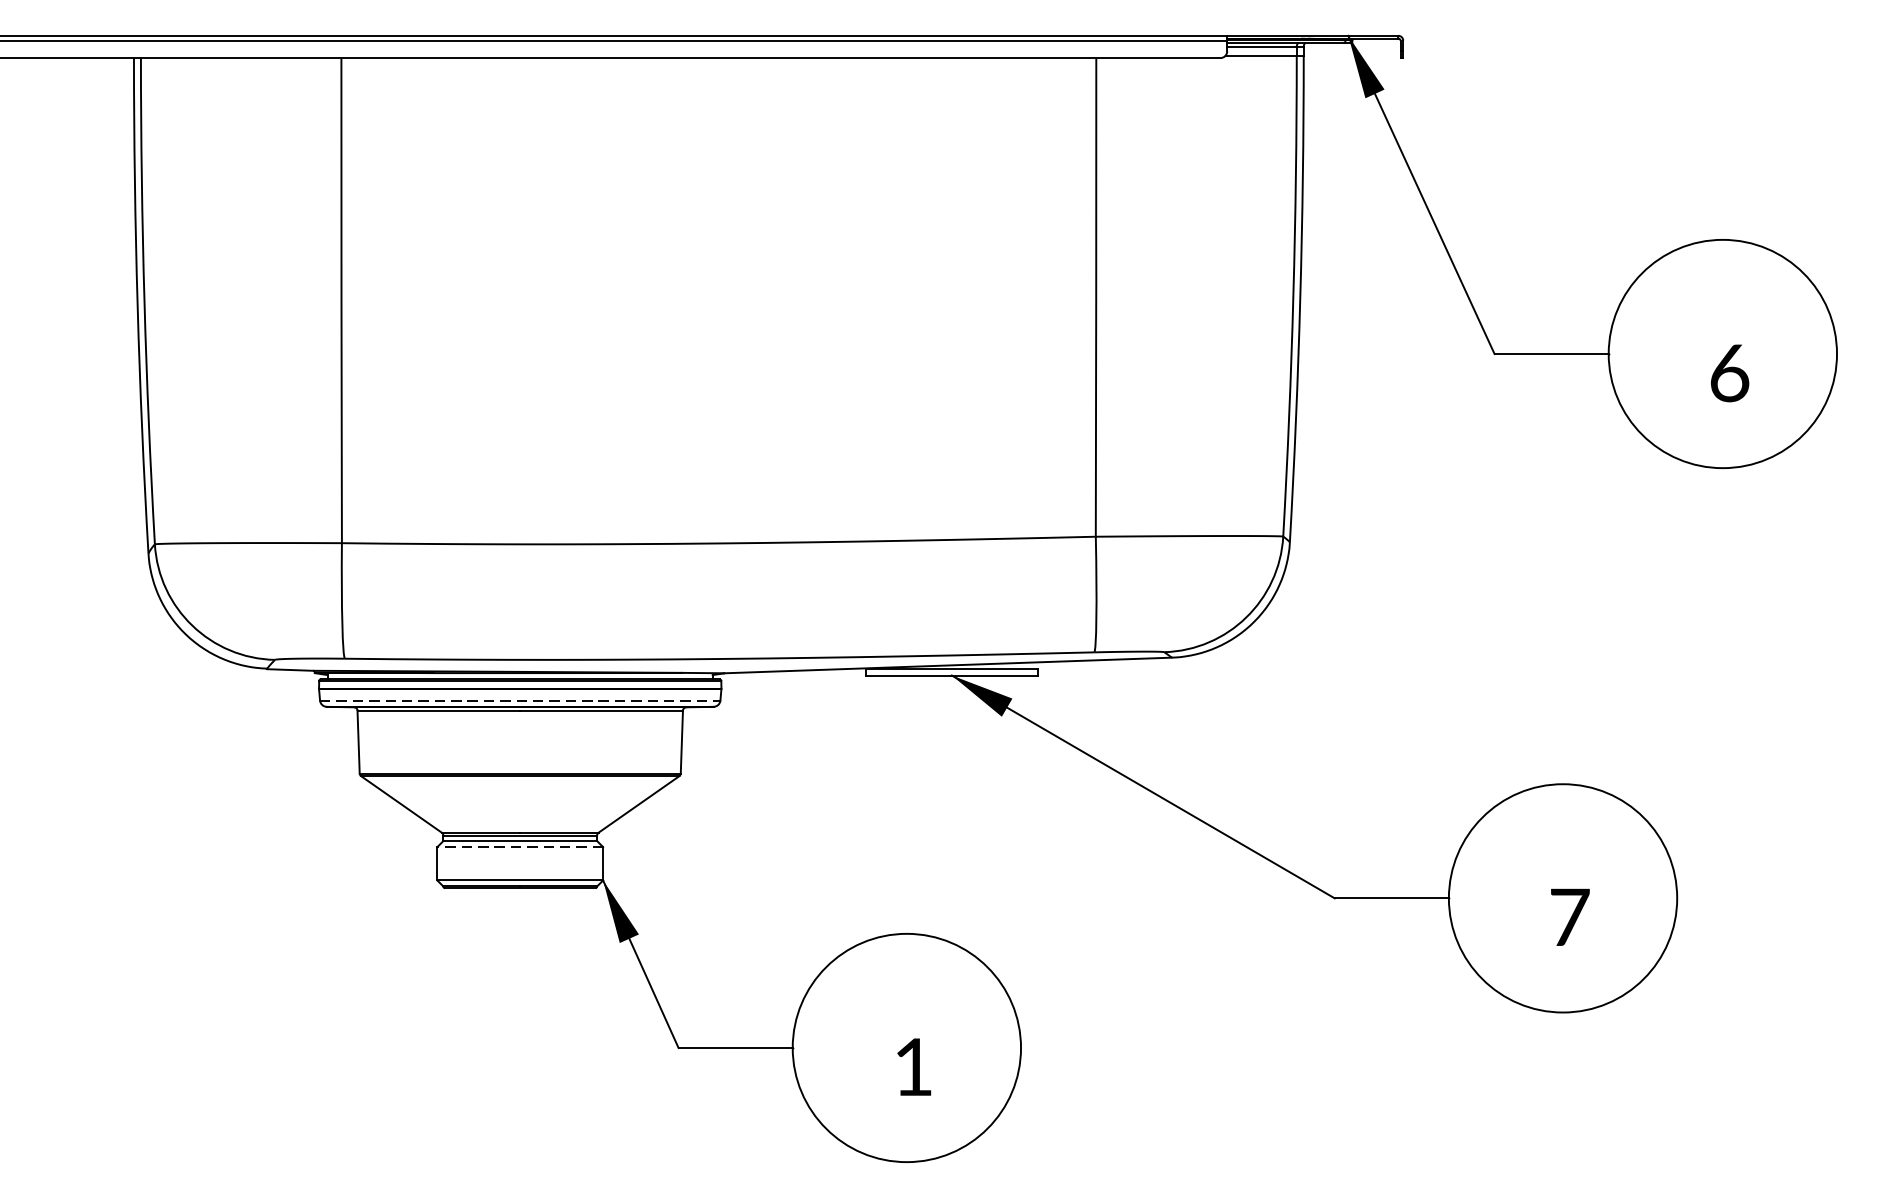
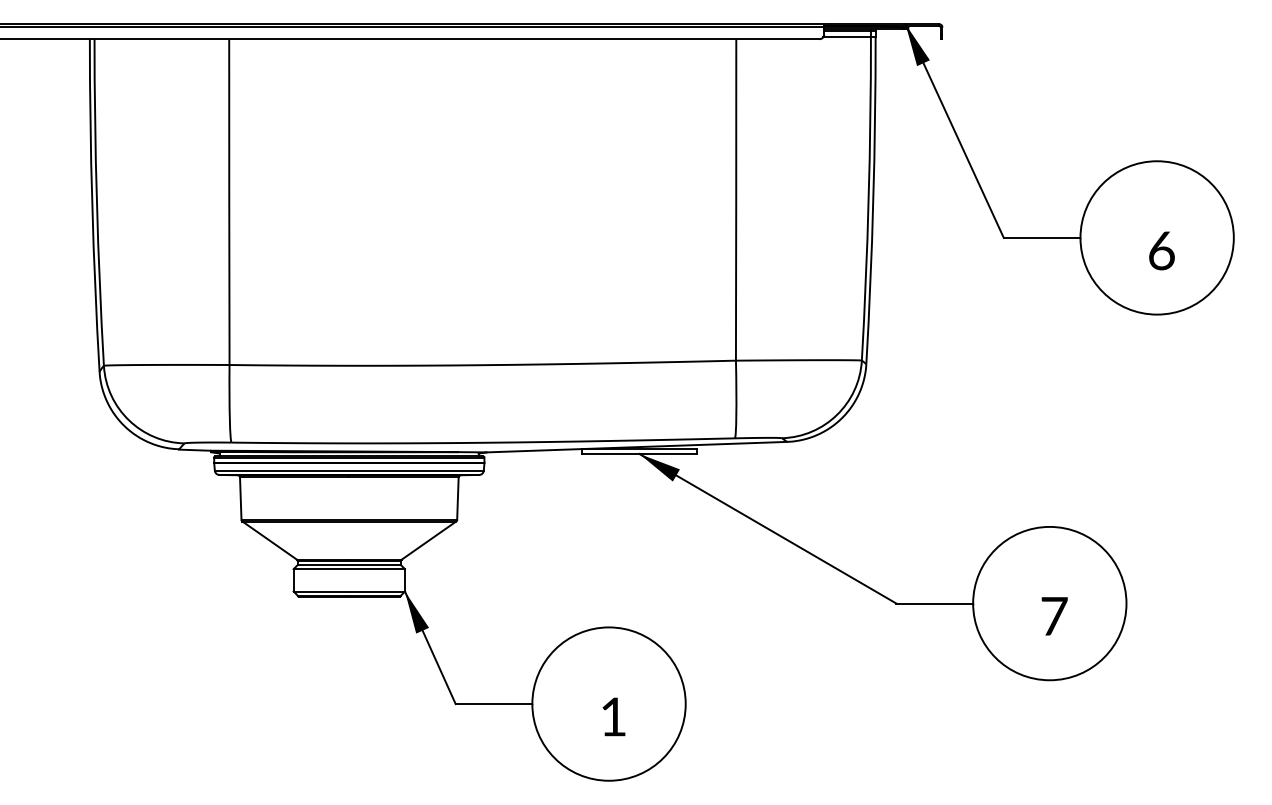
line: (520, 700) -> (349, 470), dashed -> solid
line: (520, 847) -> (349, 569), dashed -> solid

